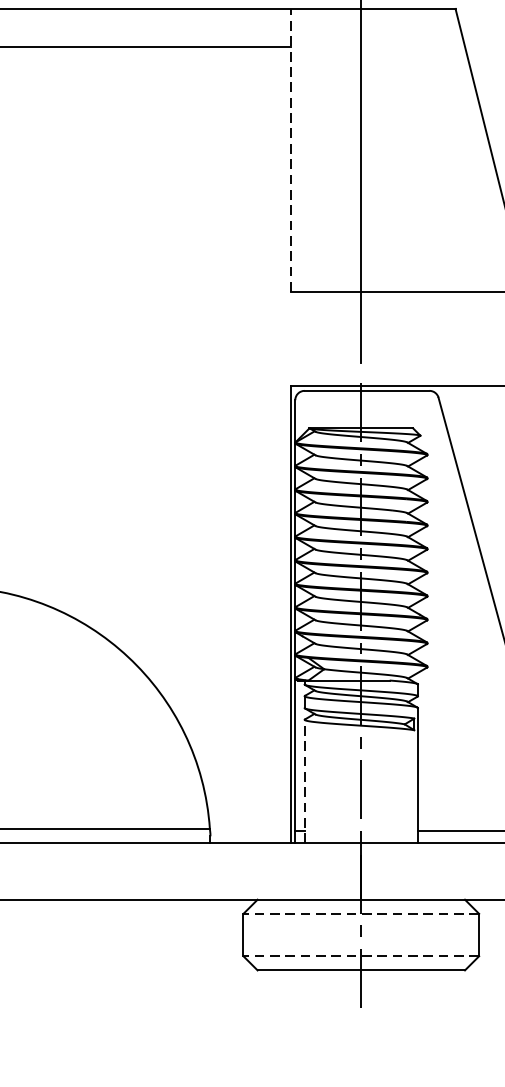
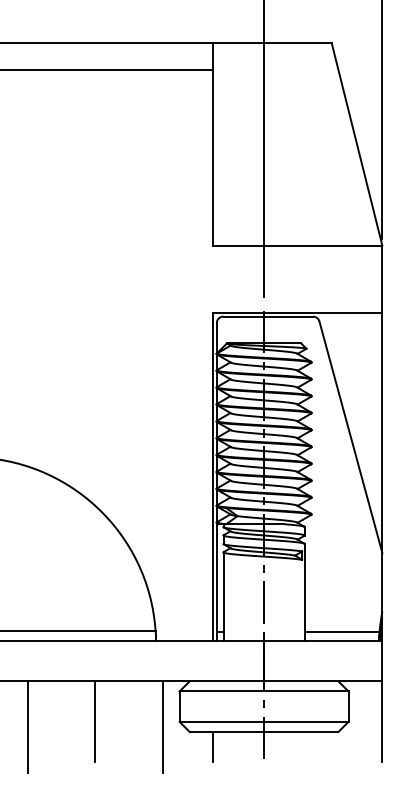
line: (290, 149) -> (213, 143), dashed -> solid
line: (304, 781) -> (223, 596), dashed -> solid
line: (360, 913) -> (263, 691), dashed -> solid
line: (126, 955) -> (95, 721), added
line: (360, 955) -> (263, 721), dashed -> solid
line: (31, 962) -> (27, 726), added
line: (219, 962) -> (162, 726), added
line: (290, 992) -> (213, 747), added

